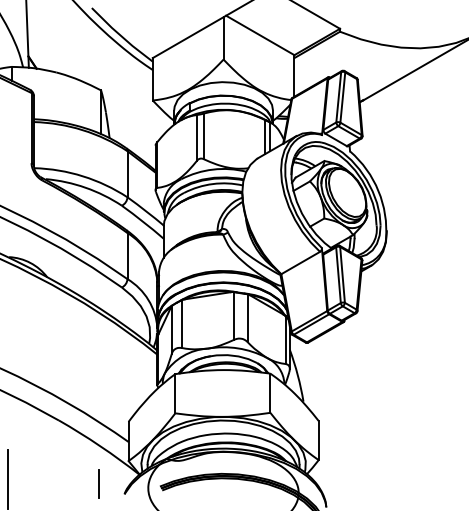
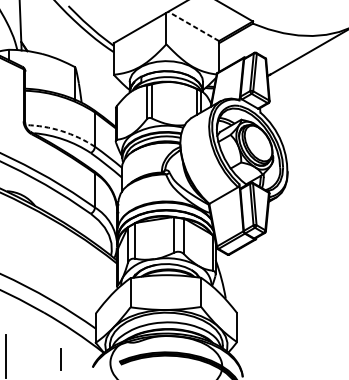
line: (259, 35) -> (193, 26), solid -> dashed
arc: (83, 176) -> (62, 131), solid -> dashed
line: (98, 483) -> (60, 359), moved

